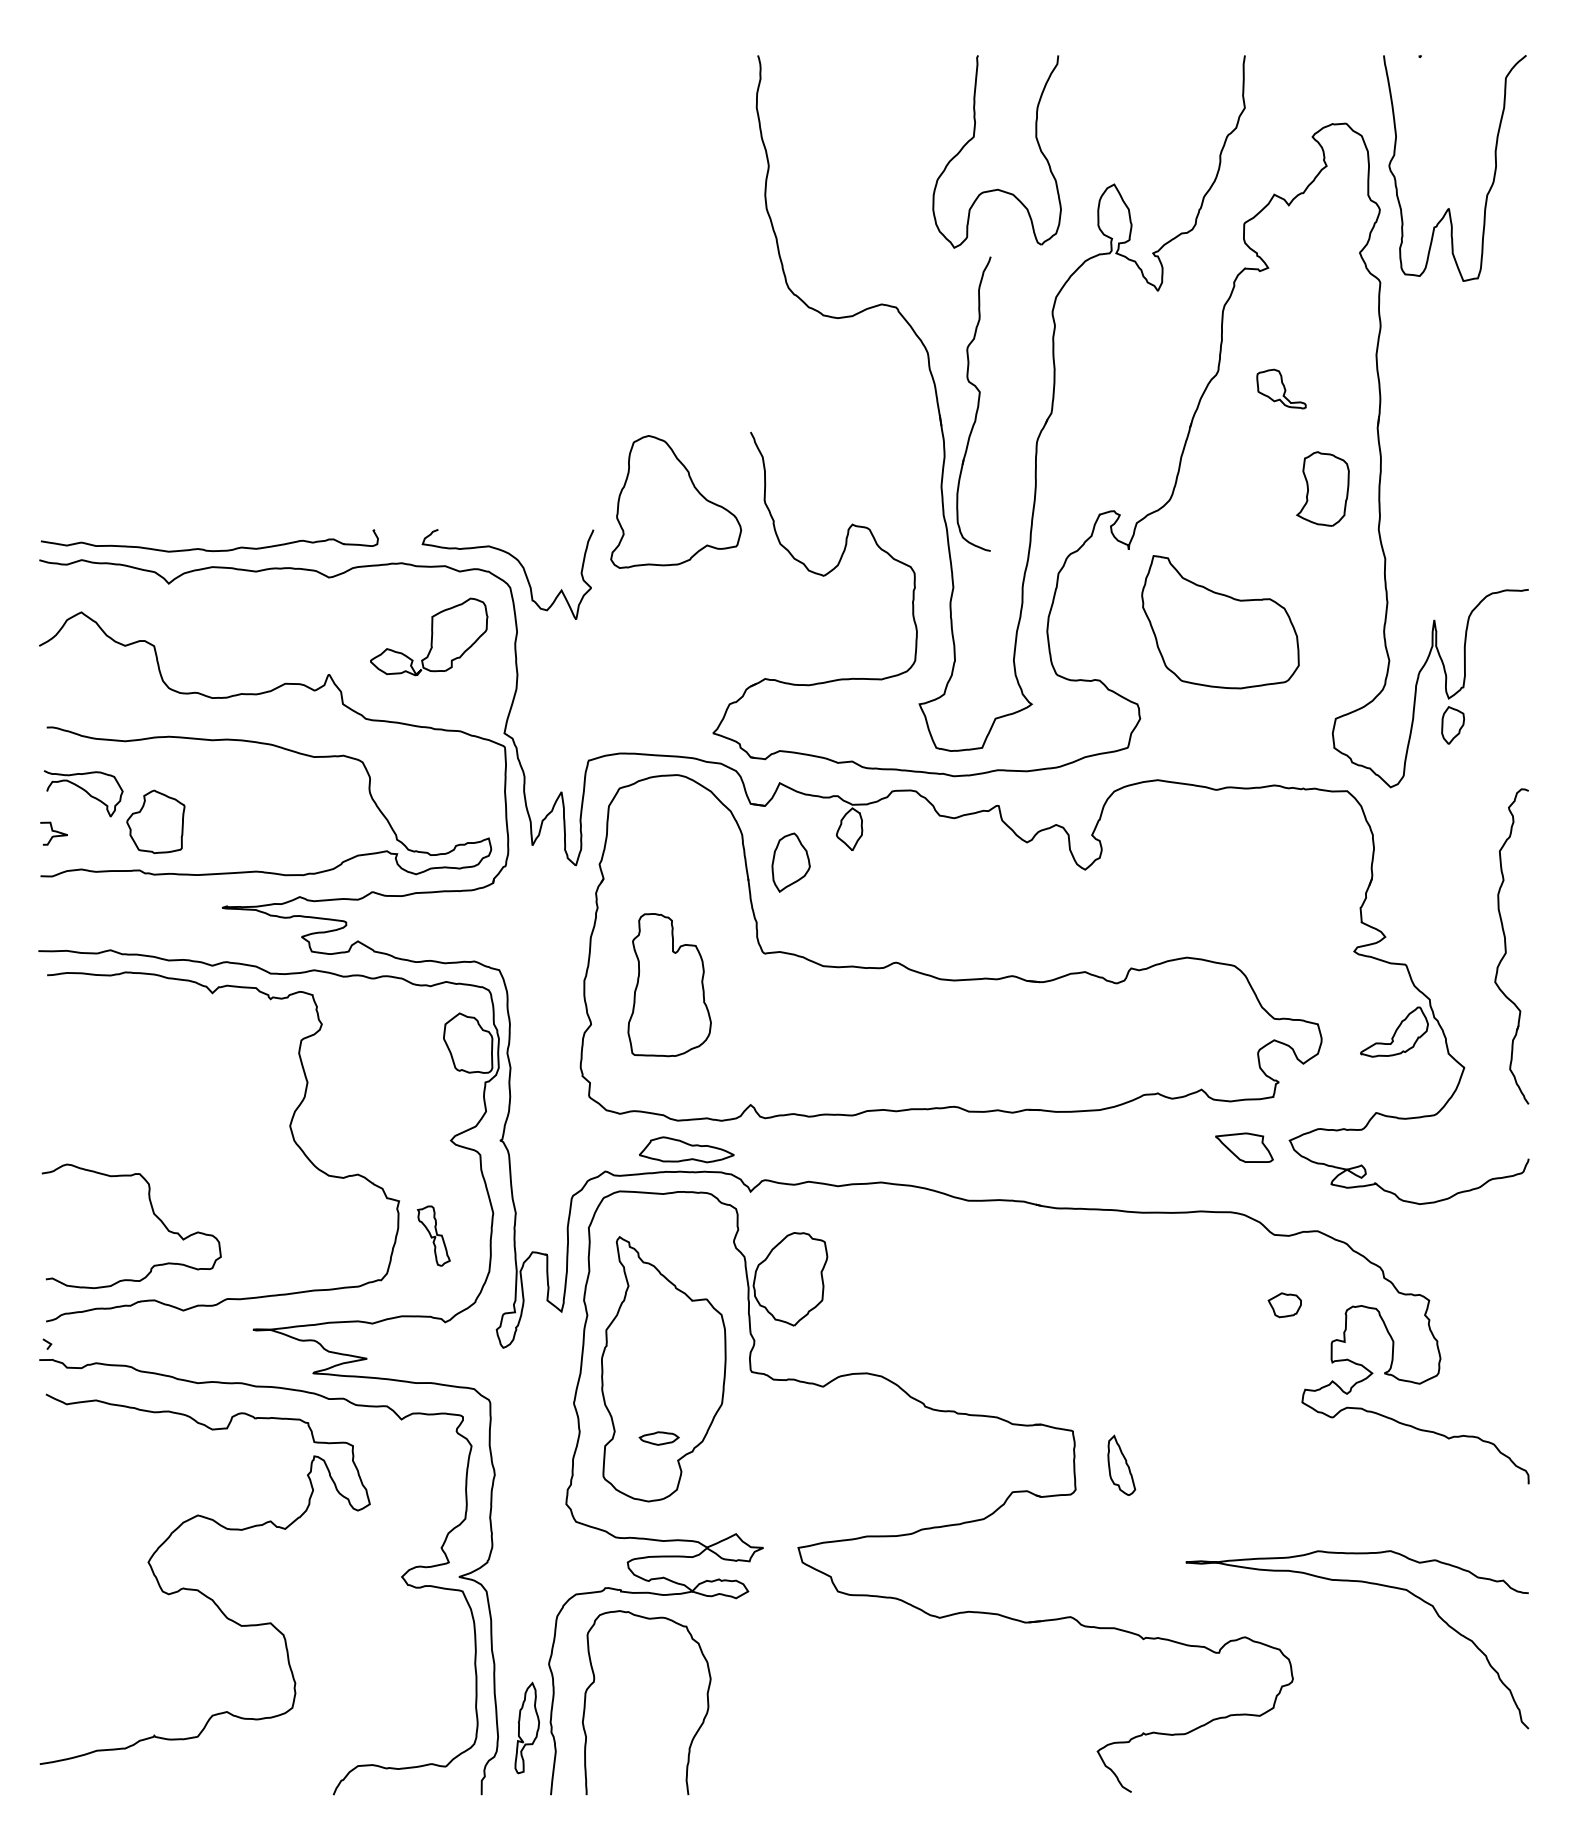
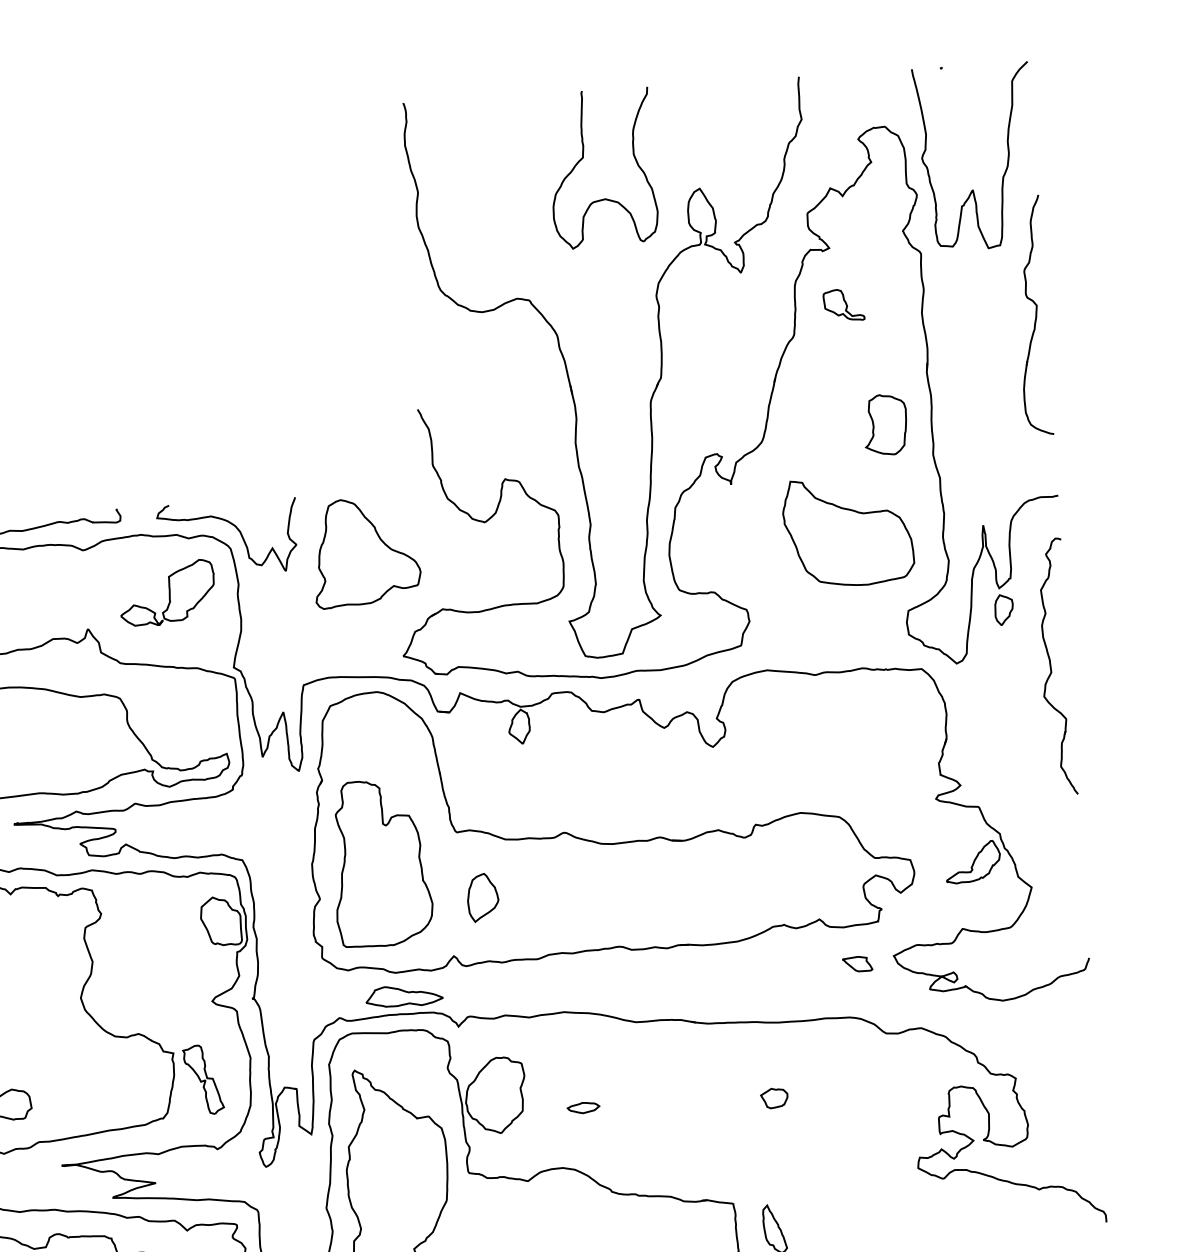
part: (1281, 388) -> (843, 304), moved
part: (973, 403) -> (1032, 315), moved
part: (676, 501) -> (366, 551), moved
part: (1220, 622) -> (848, 532), moved
part: (790, 862) -> (482, 897), moved
part: (1511, 946) -> (1055, 666), moved
part: (669, 984) -> (381, 862), size x1.43
part: (1244, 1147) -> (857, 964), size x0.62
part: (433, 1235) -> (203, 1079), size x1.43
part: (1284, 1305) -> (774, 1098), moved
part: (658, 1438) -> (583, 1108), moved

